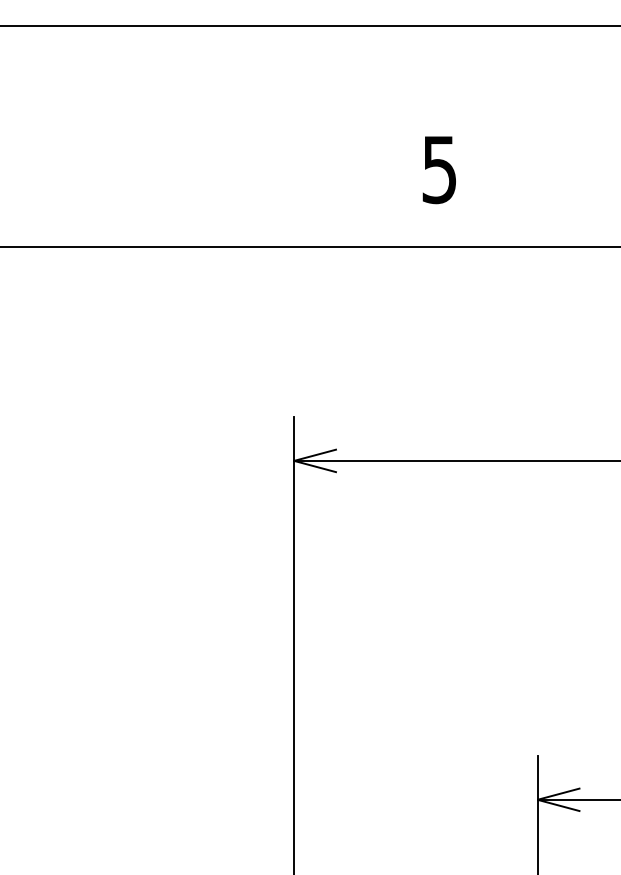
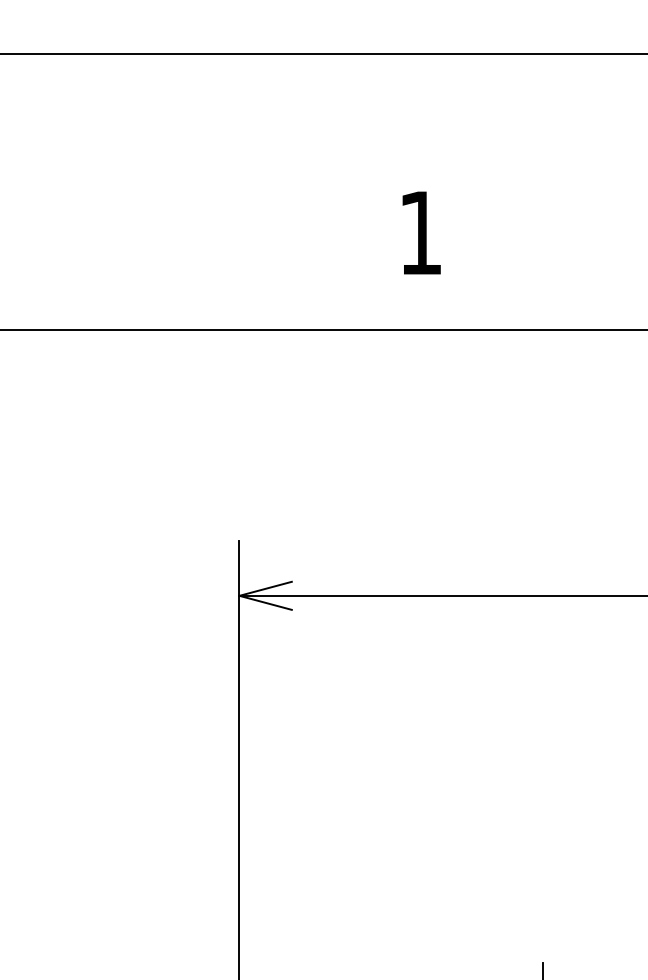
text: (438, 170) -> (419, 233), 5 -> 1

